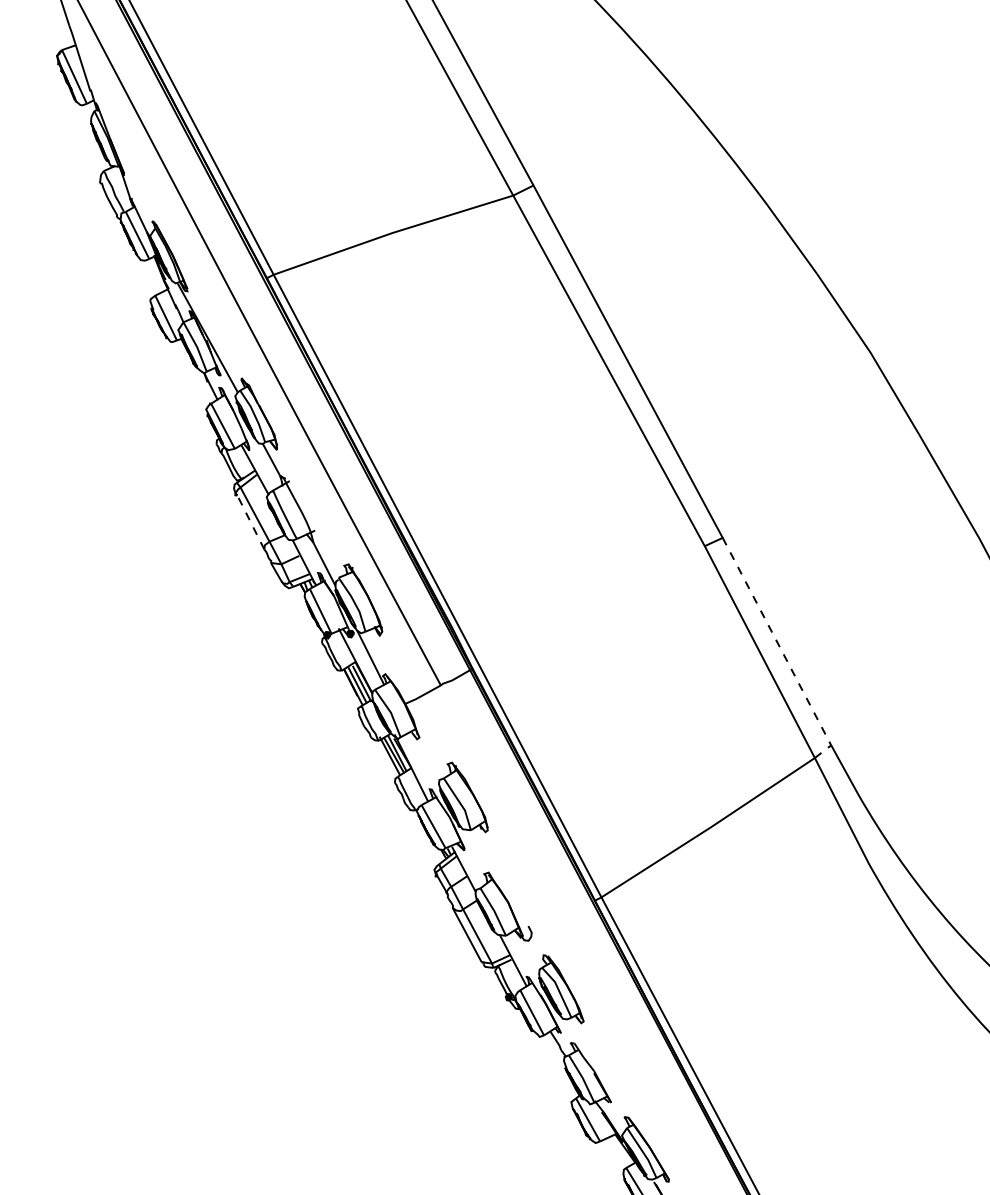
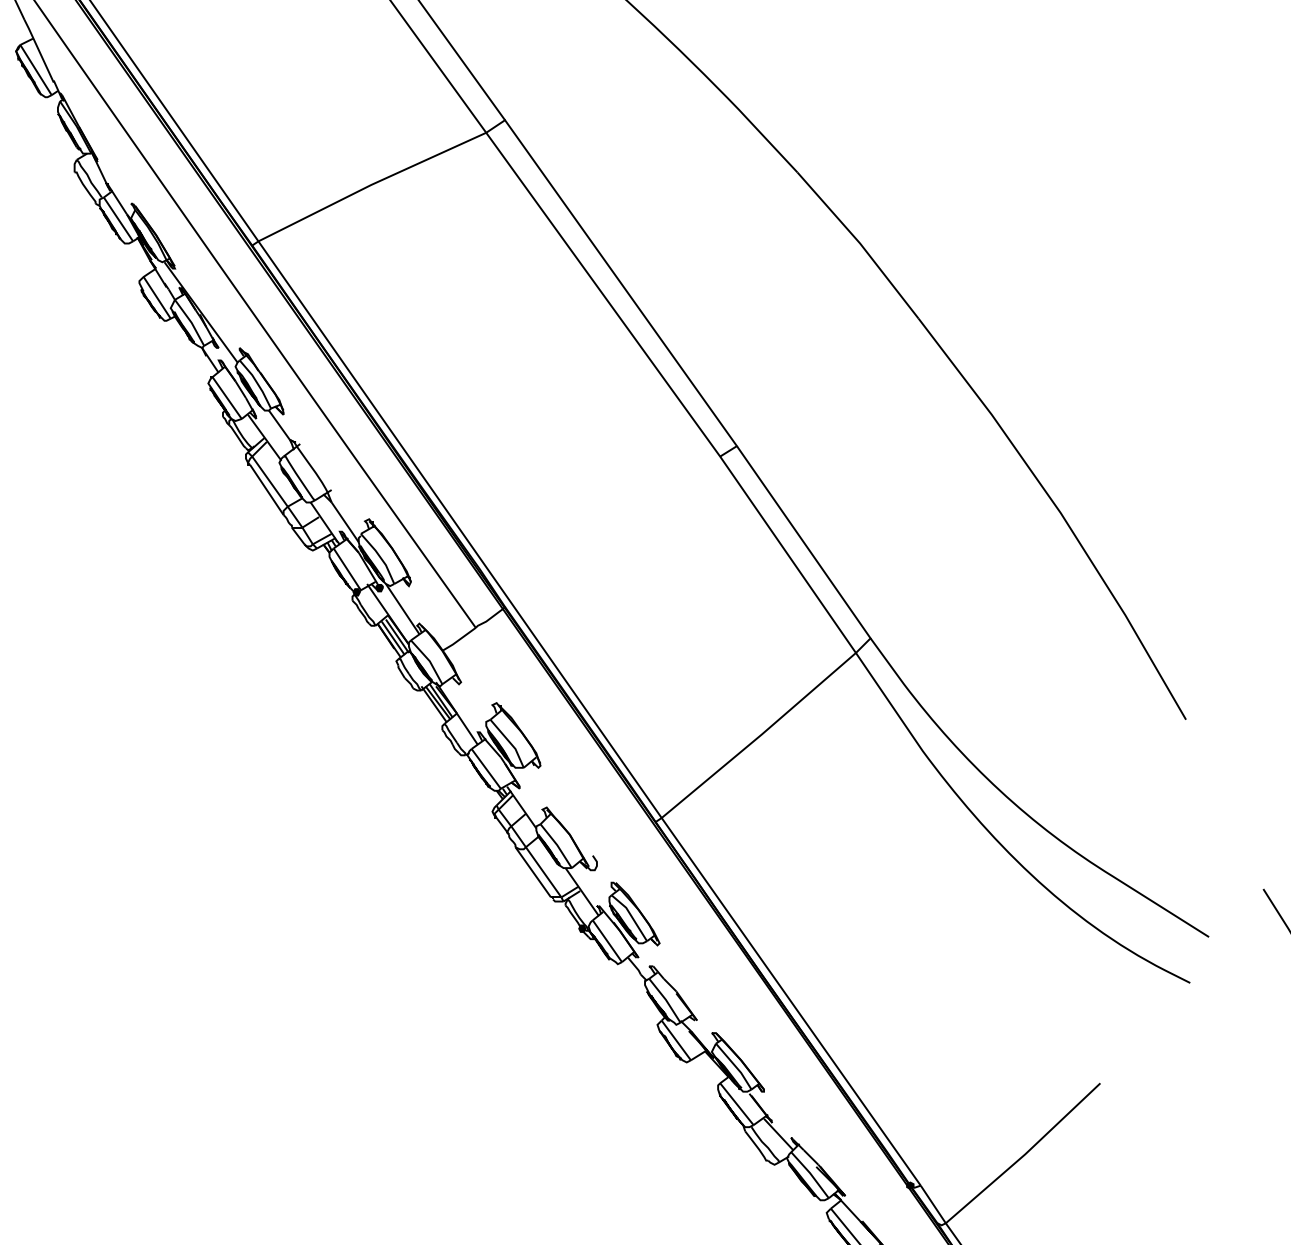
line: (250, 521) -> (266, 489), dashed -> solid
line: (782, 651) -> (810, 551), dashed -> solid

